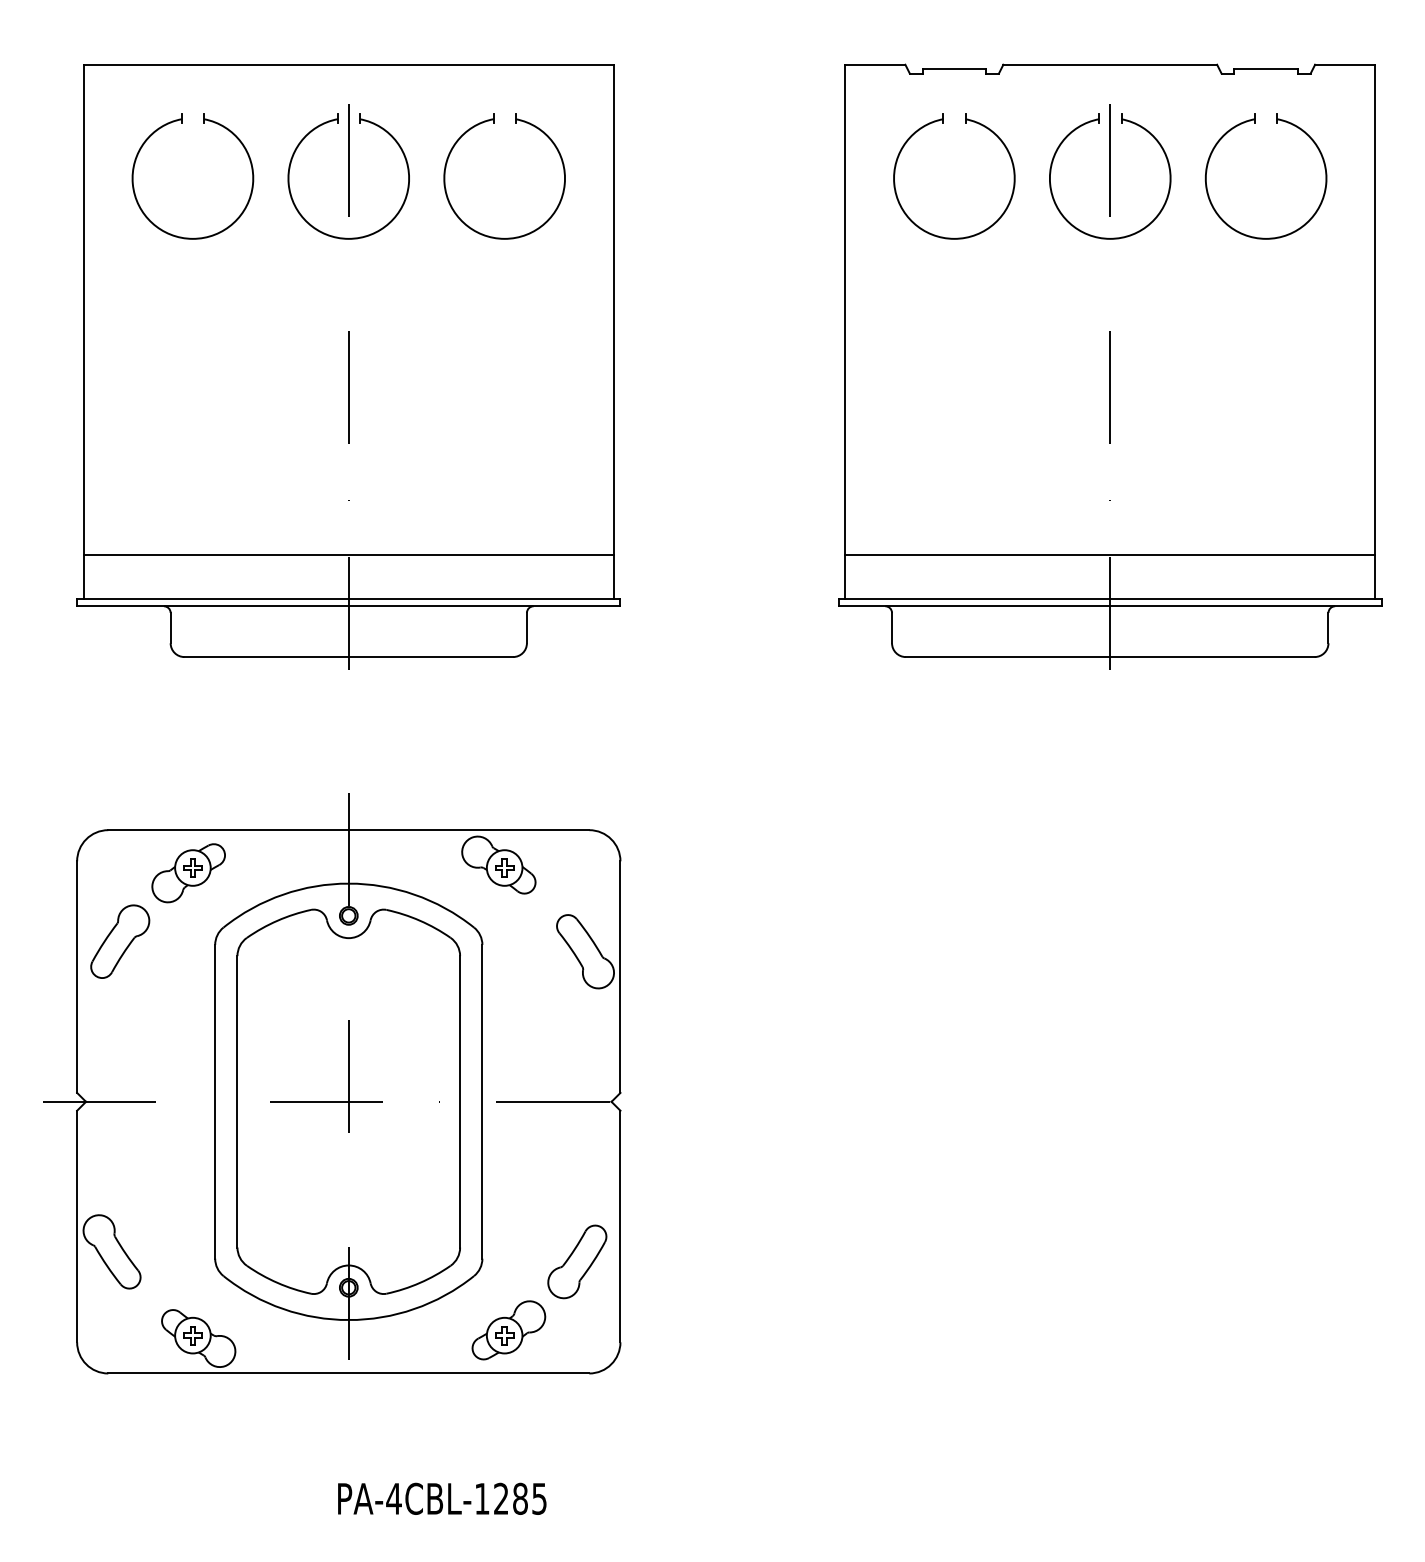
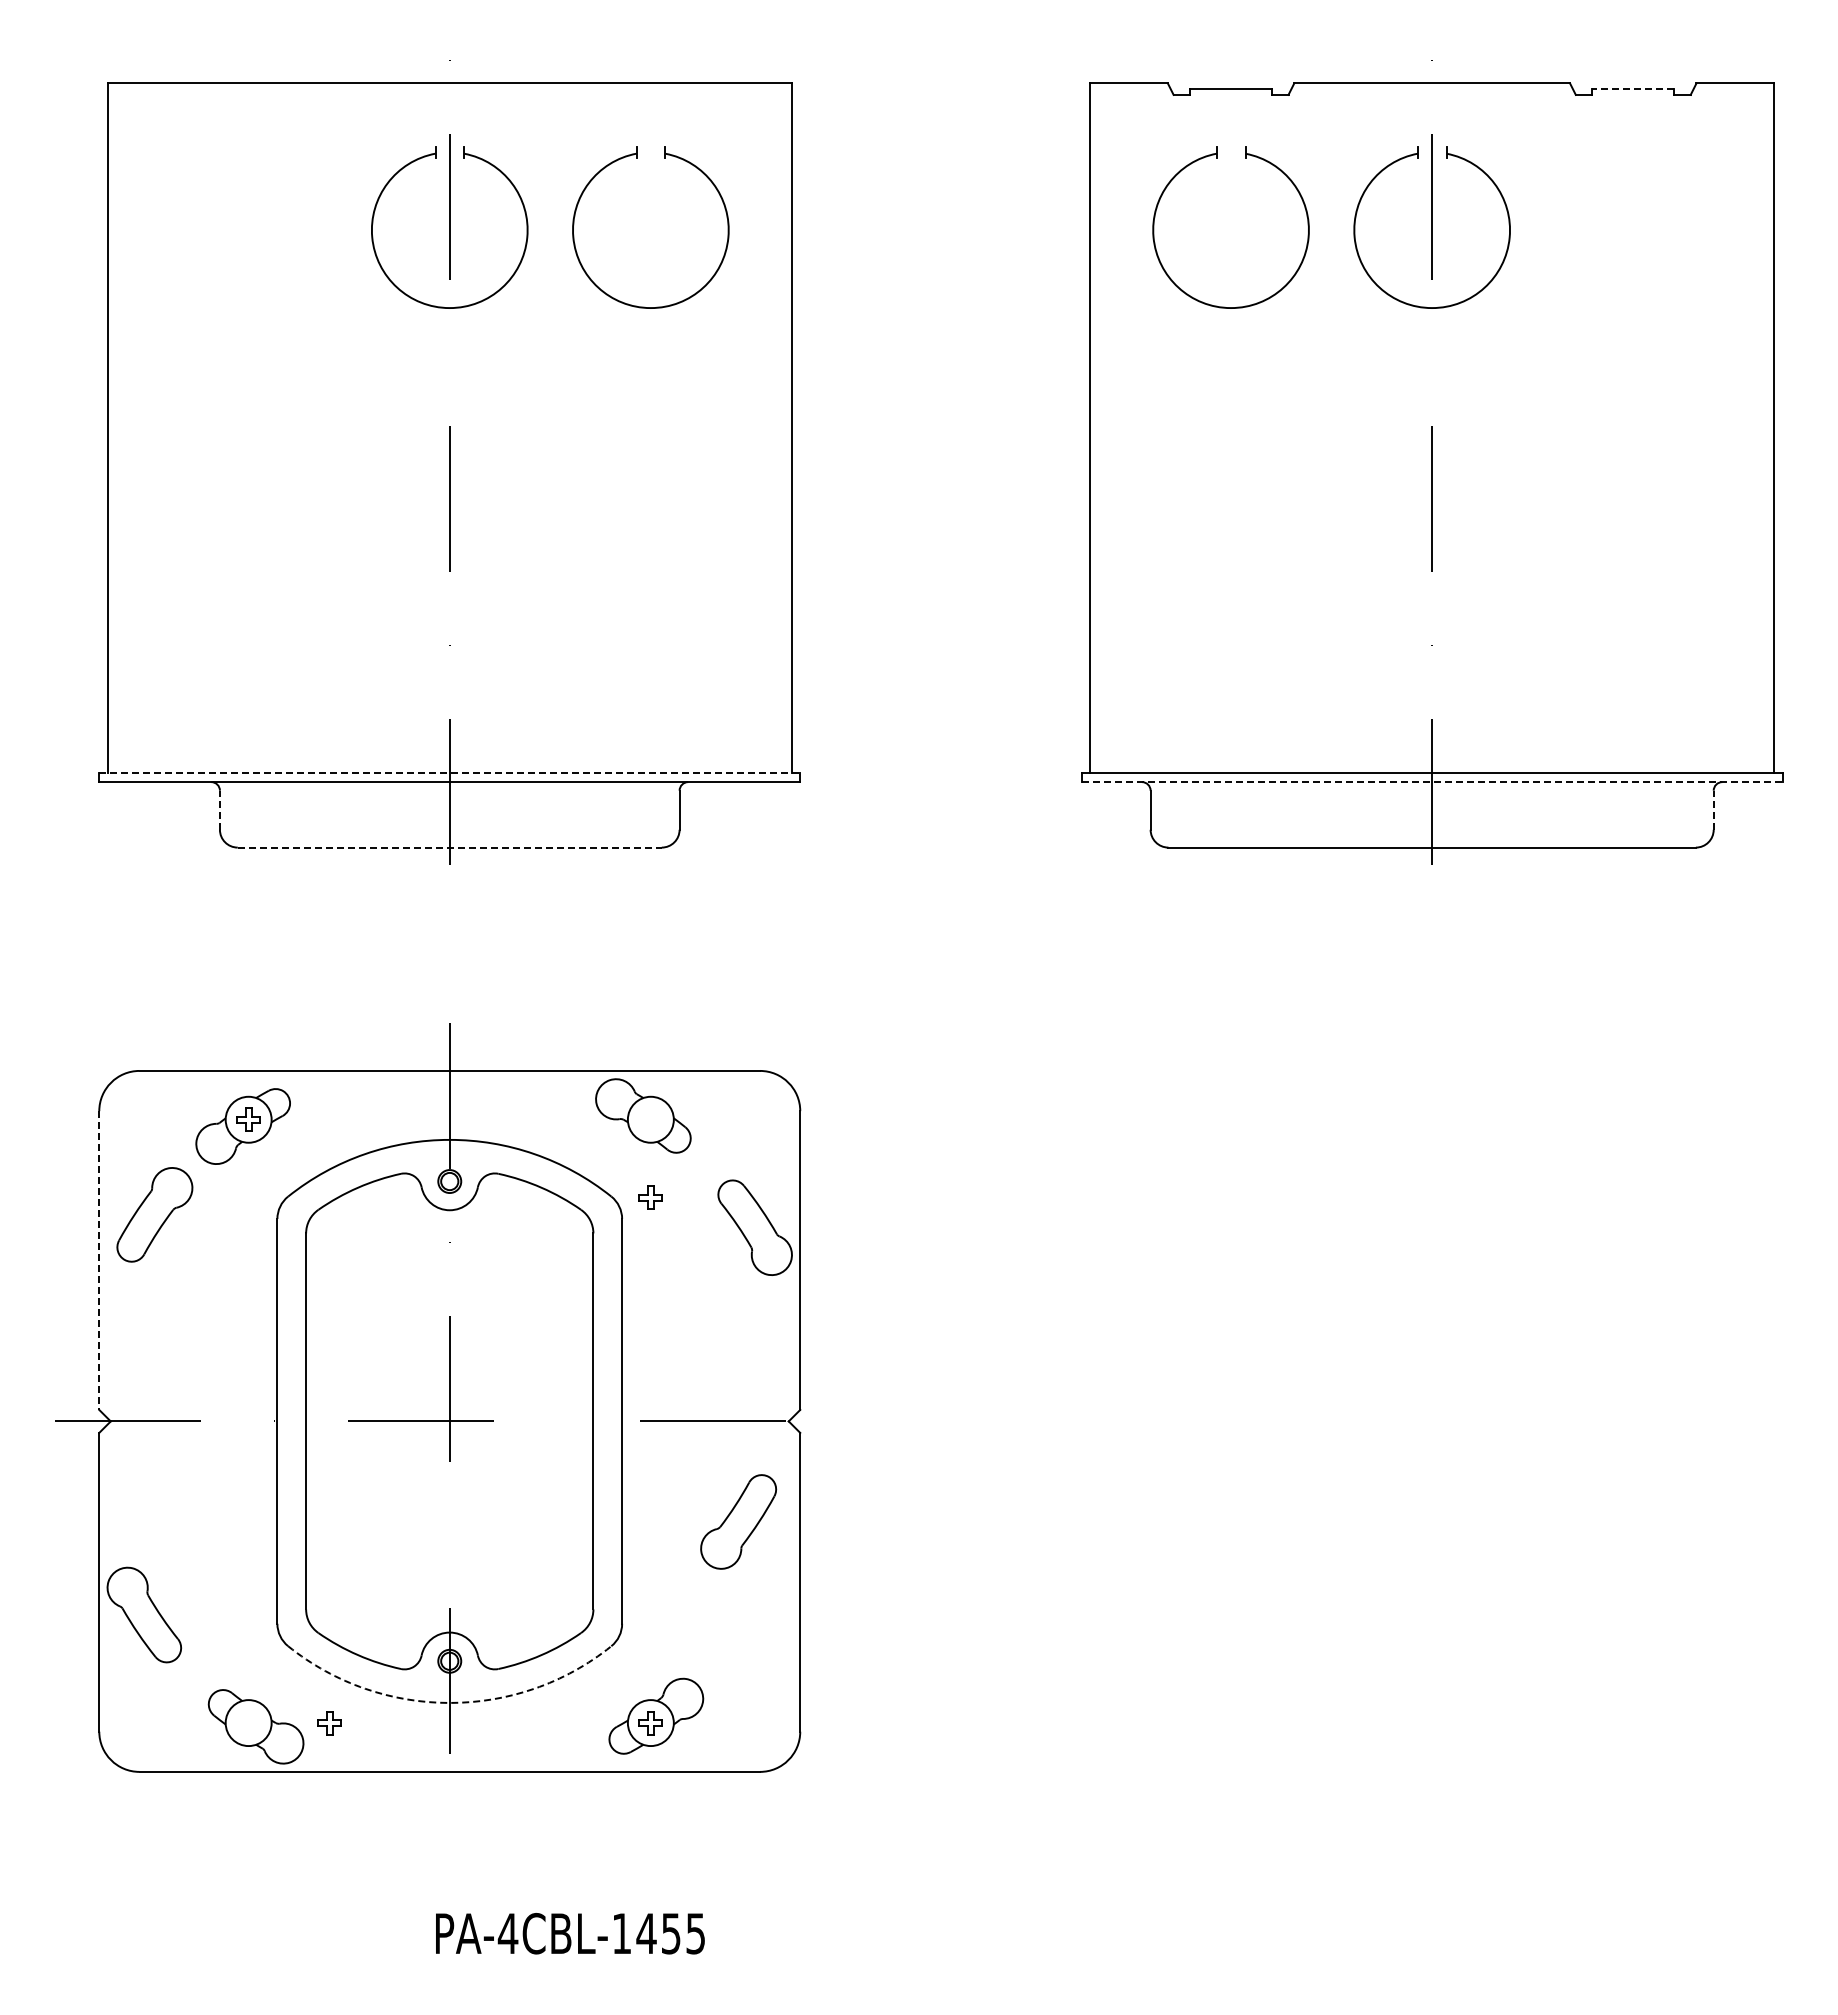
line: (1265, 69) -> (1632, 89), solid -> dashed
part: (181, 122) -> (234, 158), removed
part: (1255, 122) -> (1619, 158), removed
line: (348, 554) -> (449, 715), removed
line: (1110, 554) -> (1432, 715), removed
line: (349, 598) -> (450, 772), solid -> dashed
line: (1110, 606) -> (1432, 782), solid -> dashed
line: (170, 628) -> (219, 810), solid -> dashed
line: (1328, 628) -> (1713, 810), solid -> dashed
line: (349, 656) -> (450, 847), solid -> dashed
part: (504, 867) -> (650, 1197), moved
line: (77, 977) -> (99, 1261), solid -> dashed
part: (577, 1261) -> (738, 1521), moved
arc: (348, 1319) -> (449, 1702), solid -> dashed
part: (192, 1335) -> (329, 1723), moved
text: (510, 1498) -> (658, 1933), PA-4CBL-1285 -> PA-4CBL-1455

